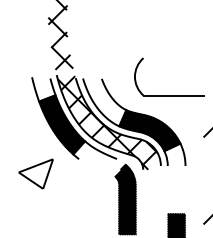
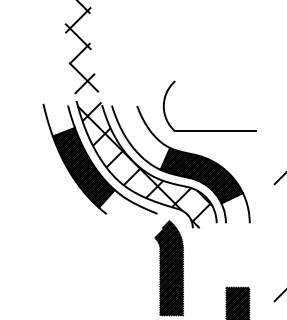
part: (168, 94) -> (209, 130), moved
hatch: (35, 174) -> (48, 234), removed

